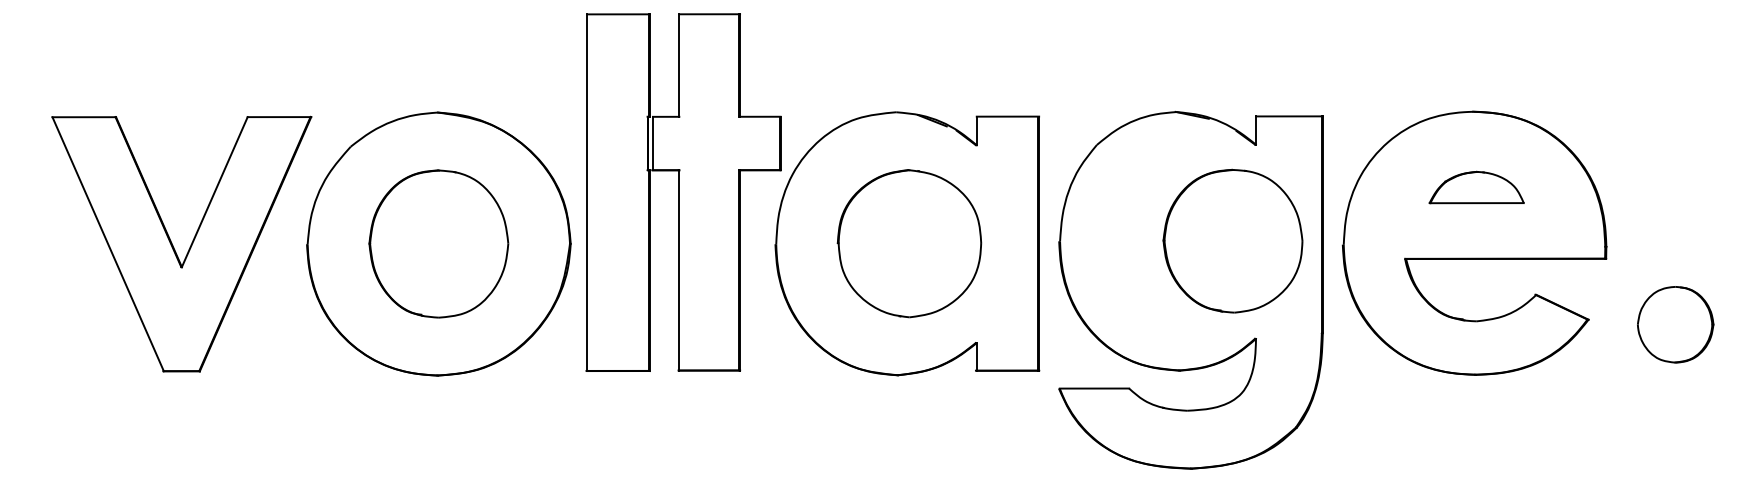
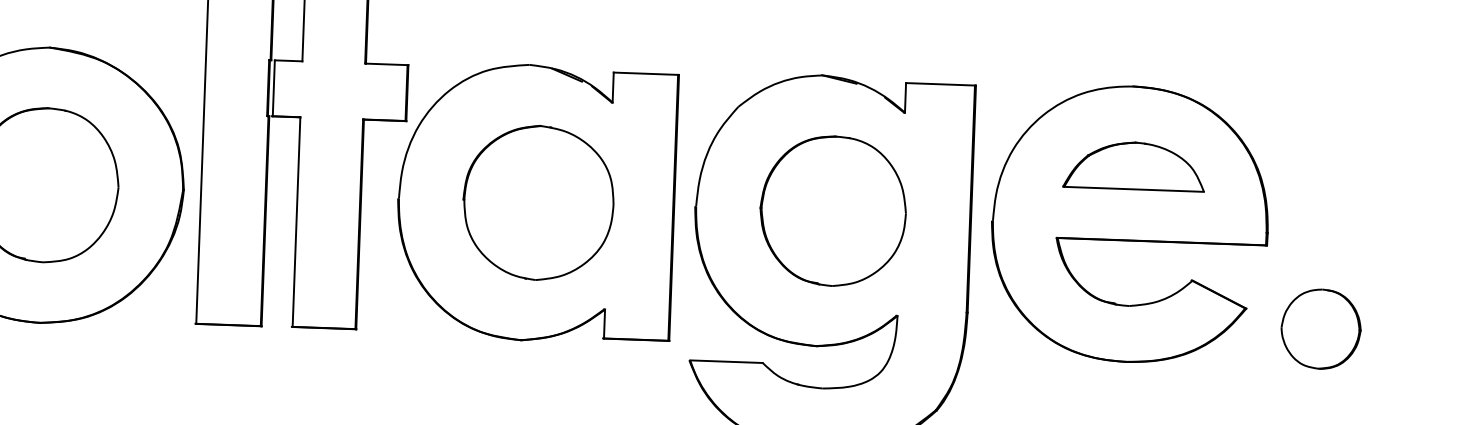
part: (1476, 187) -> (1134, 165), size x1.43
part: (1232, 240) -> (832, 210), moved
part: (1675, 324) -> (1320, 328), moved

